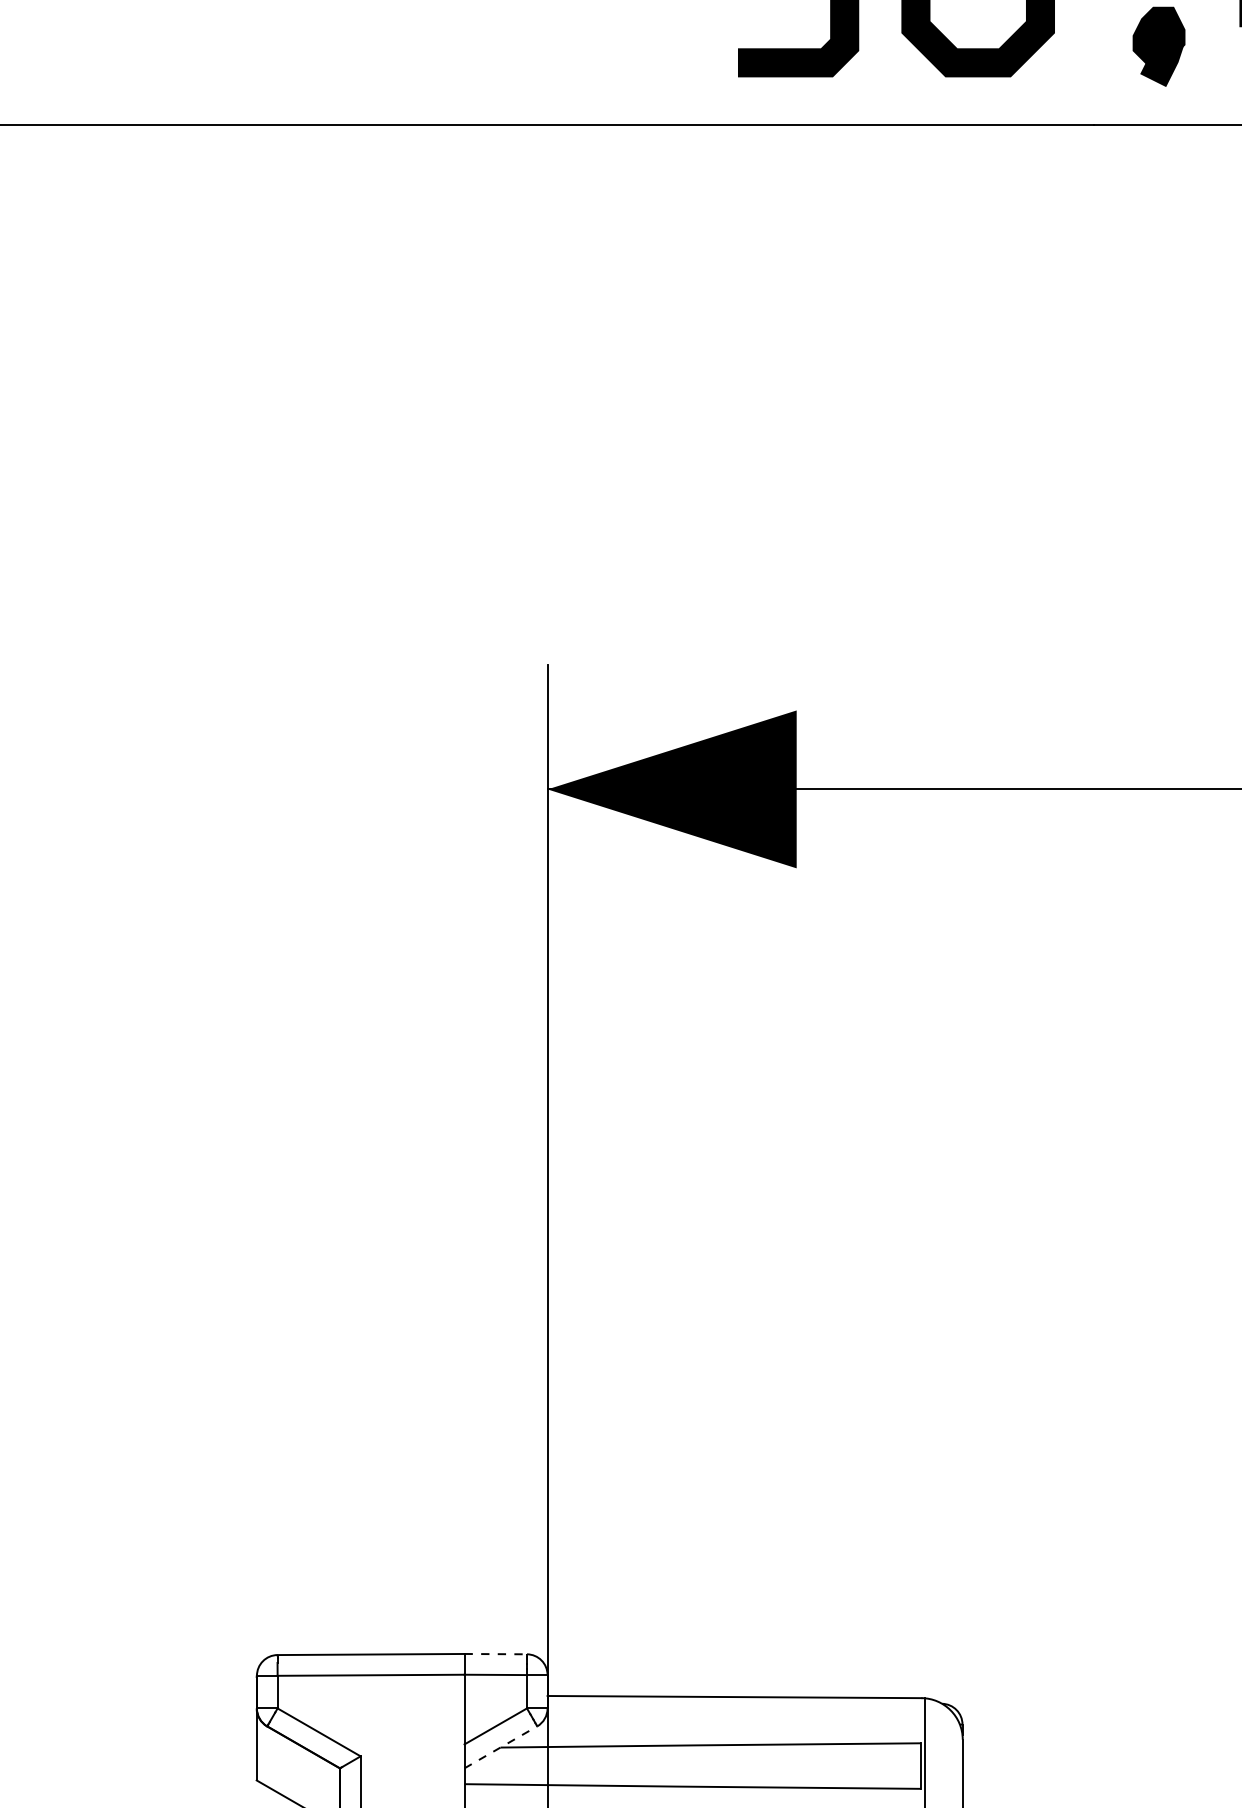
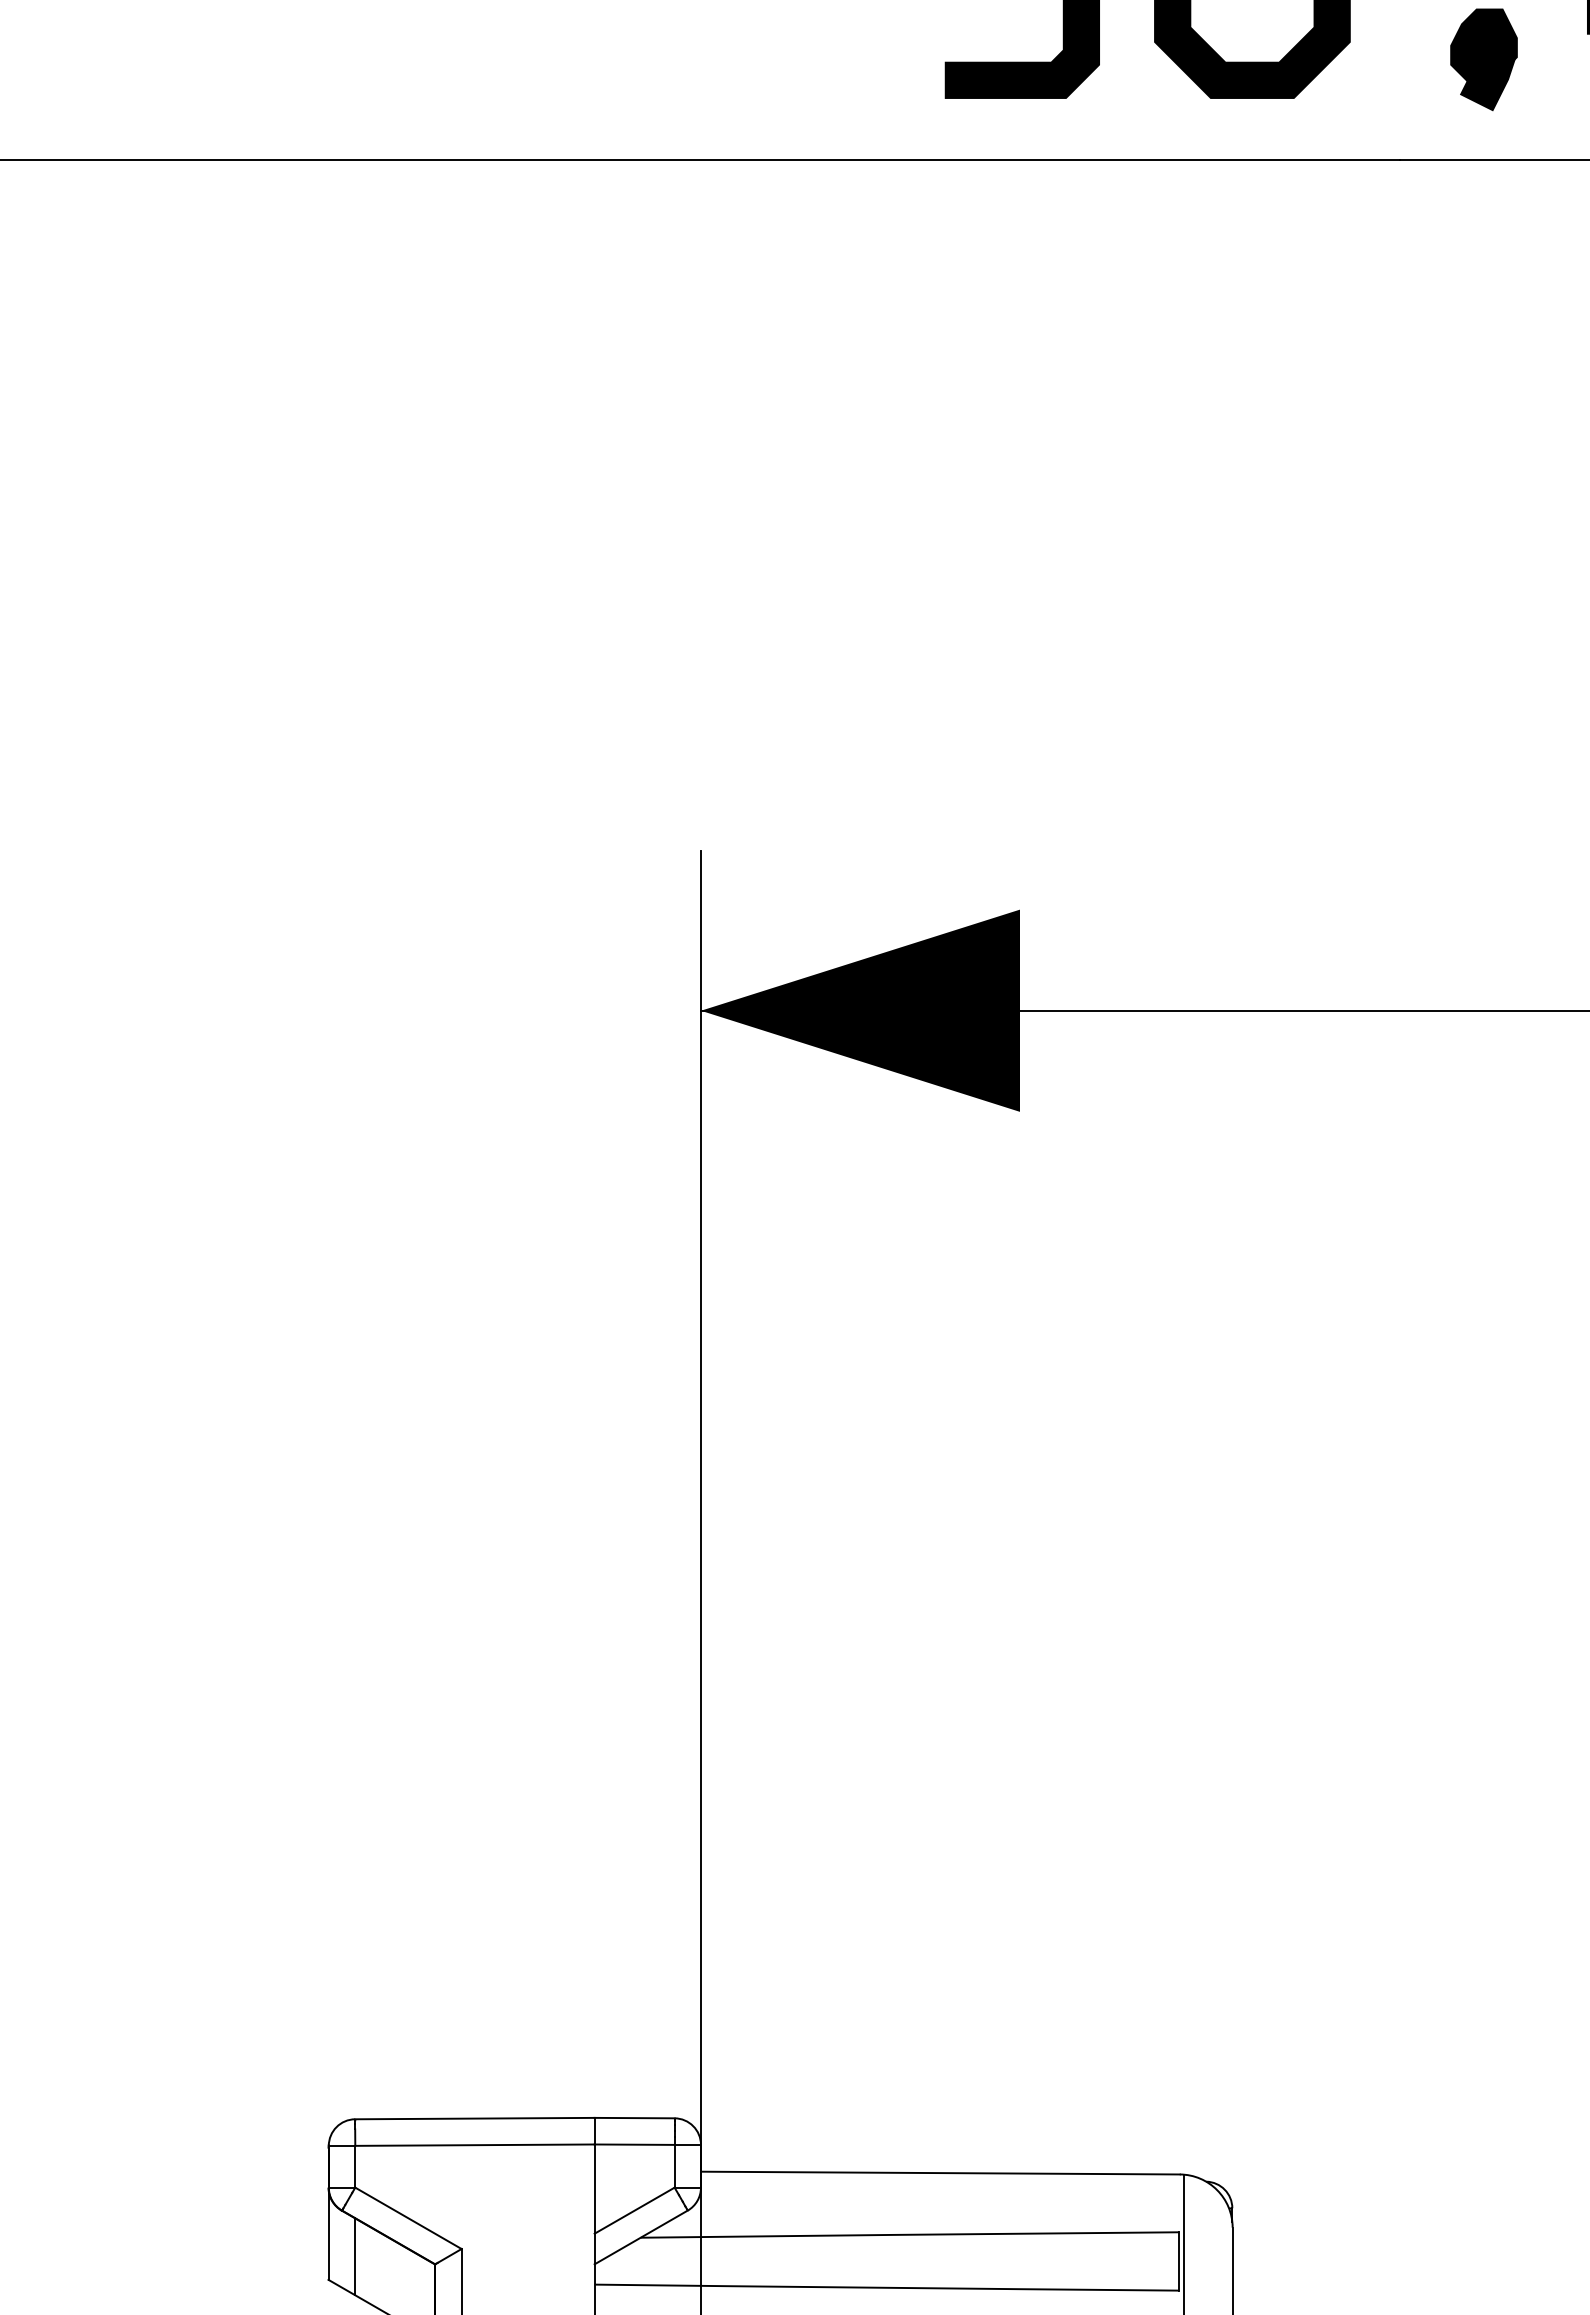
line: (495, 1654) -> (634, 2118), dashed -> solid
line: (501, 1747) -> (641, 2237), dashed -> solid
line: (277, 1762) -> (354, 2256), added

